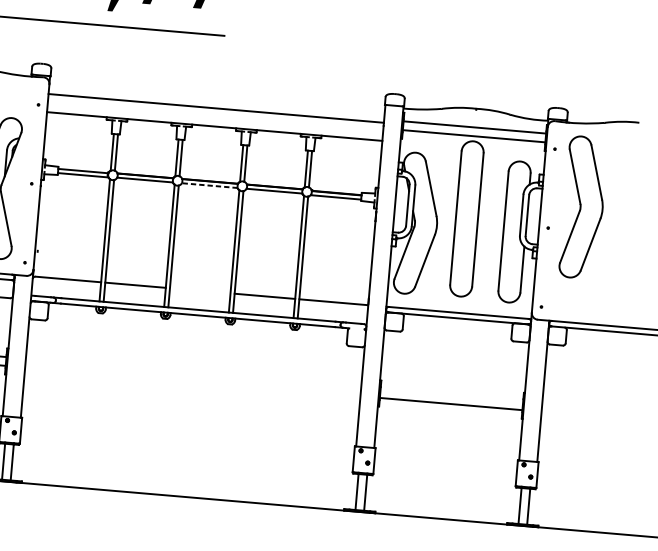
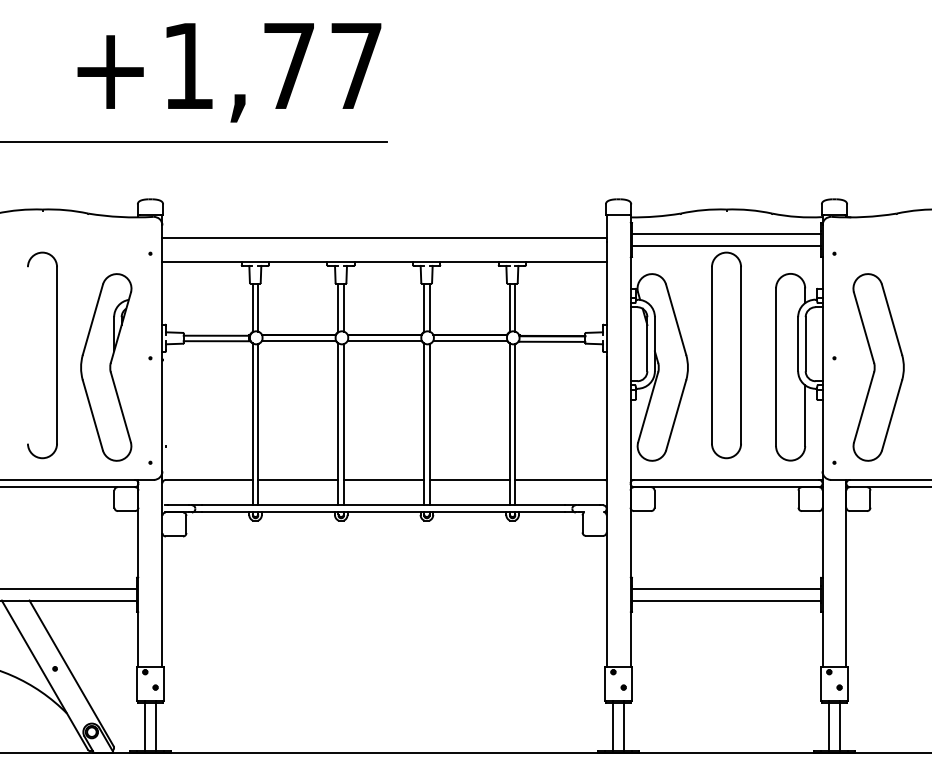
line: (209, 185) -> (384, 340), dashed -> solid
part: (583, 207) -> (878, 367), moved
line: (199, 290) -> (383, 479), added
line: (451, 394) -> (726, 588), added

